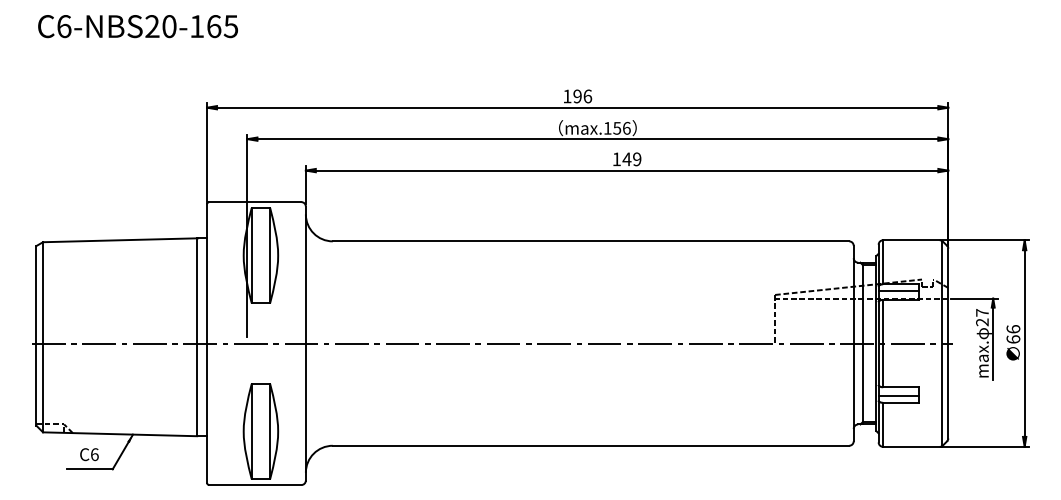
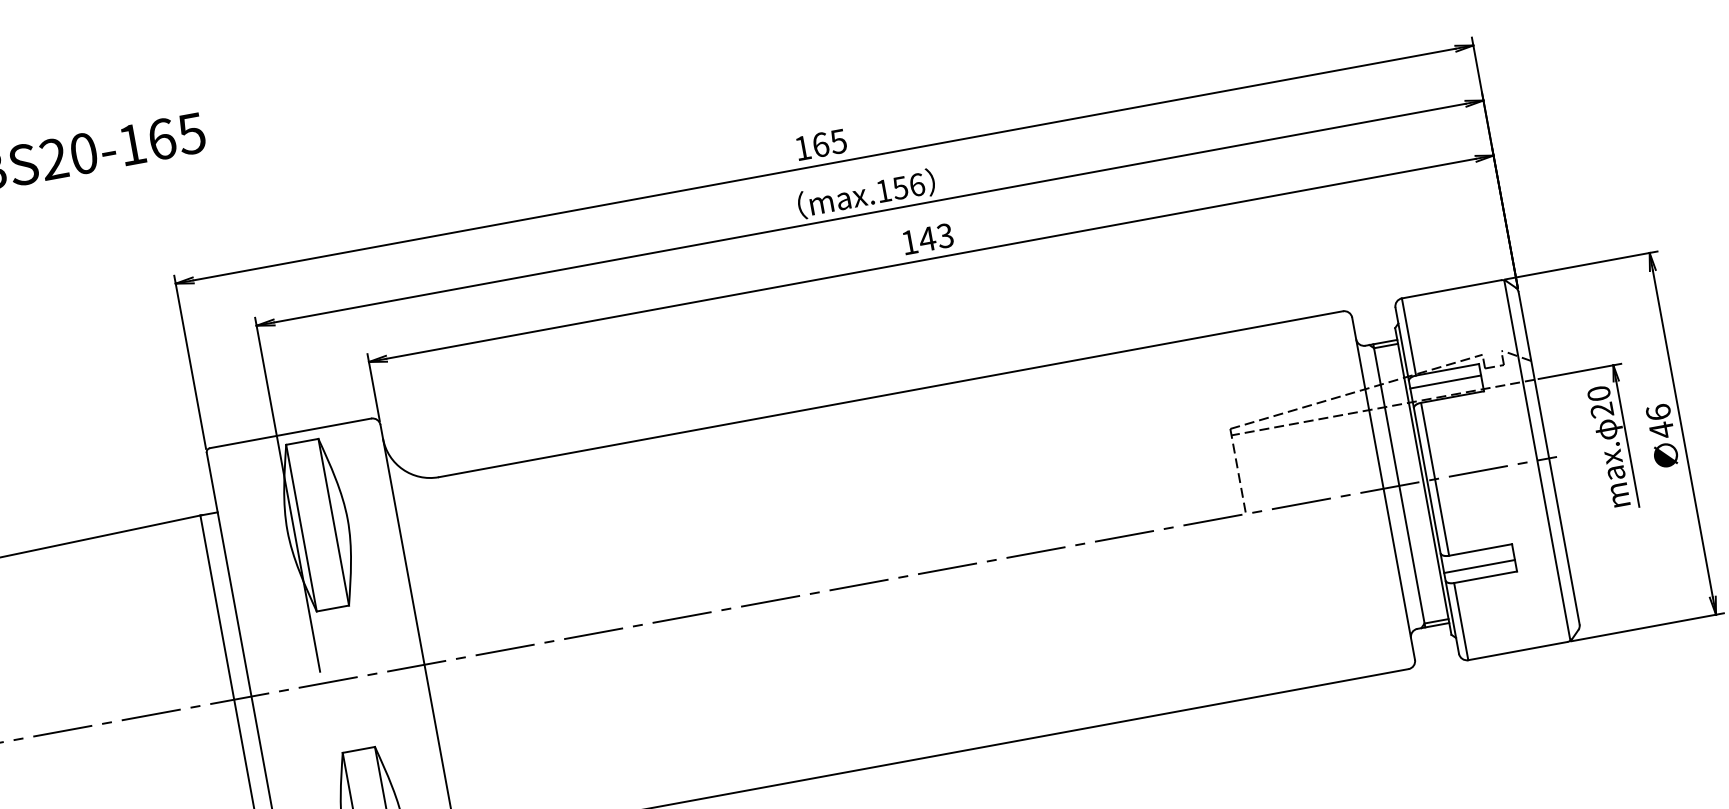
text: (582, 96) -> (829, 143), 196 -> 165
text: (637, 159) -> (945, 235), 149 -> 143
text: (982, 312) -> (1599, 392), 27 -> 20
text: (1013, 339) -> (1661, 430), 66 -> 46

